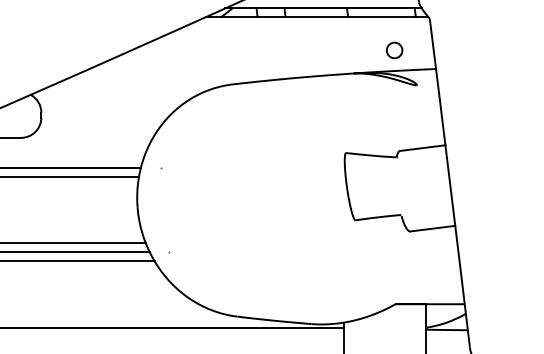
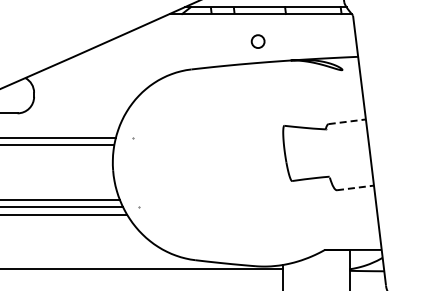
circle: (393, 50) -> (257, 41), moved
line: (423, 147) -> (347, 121), solid -> dashed
line: (432, 228) -> (355, 187), solid -> dashed

